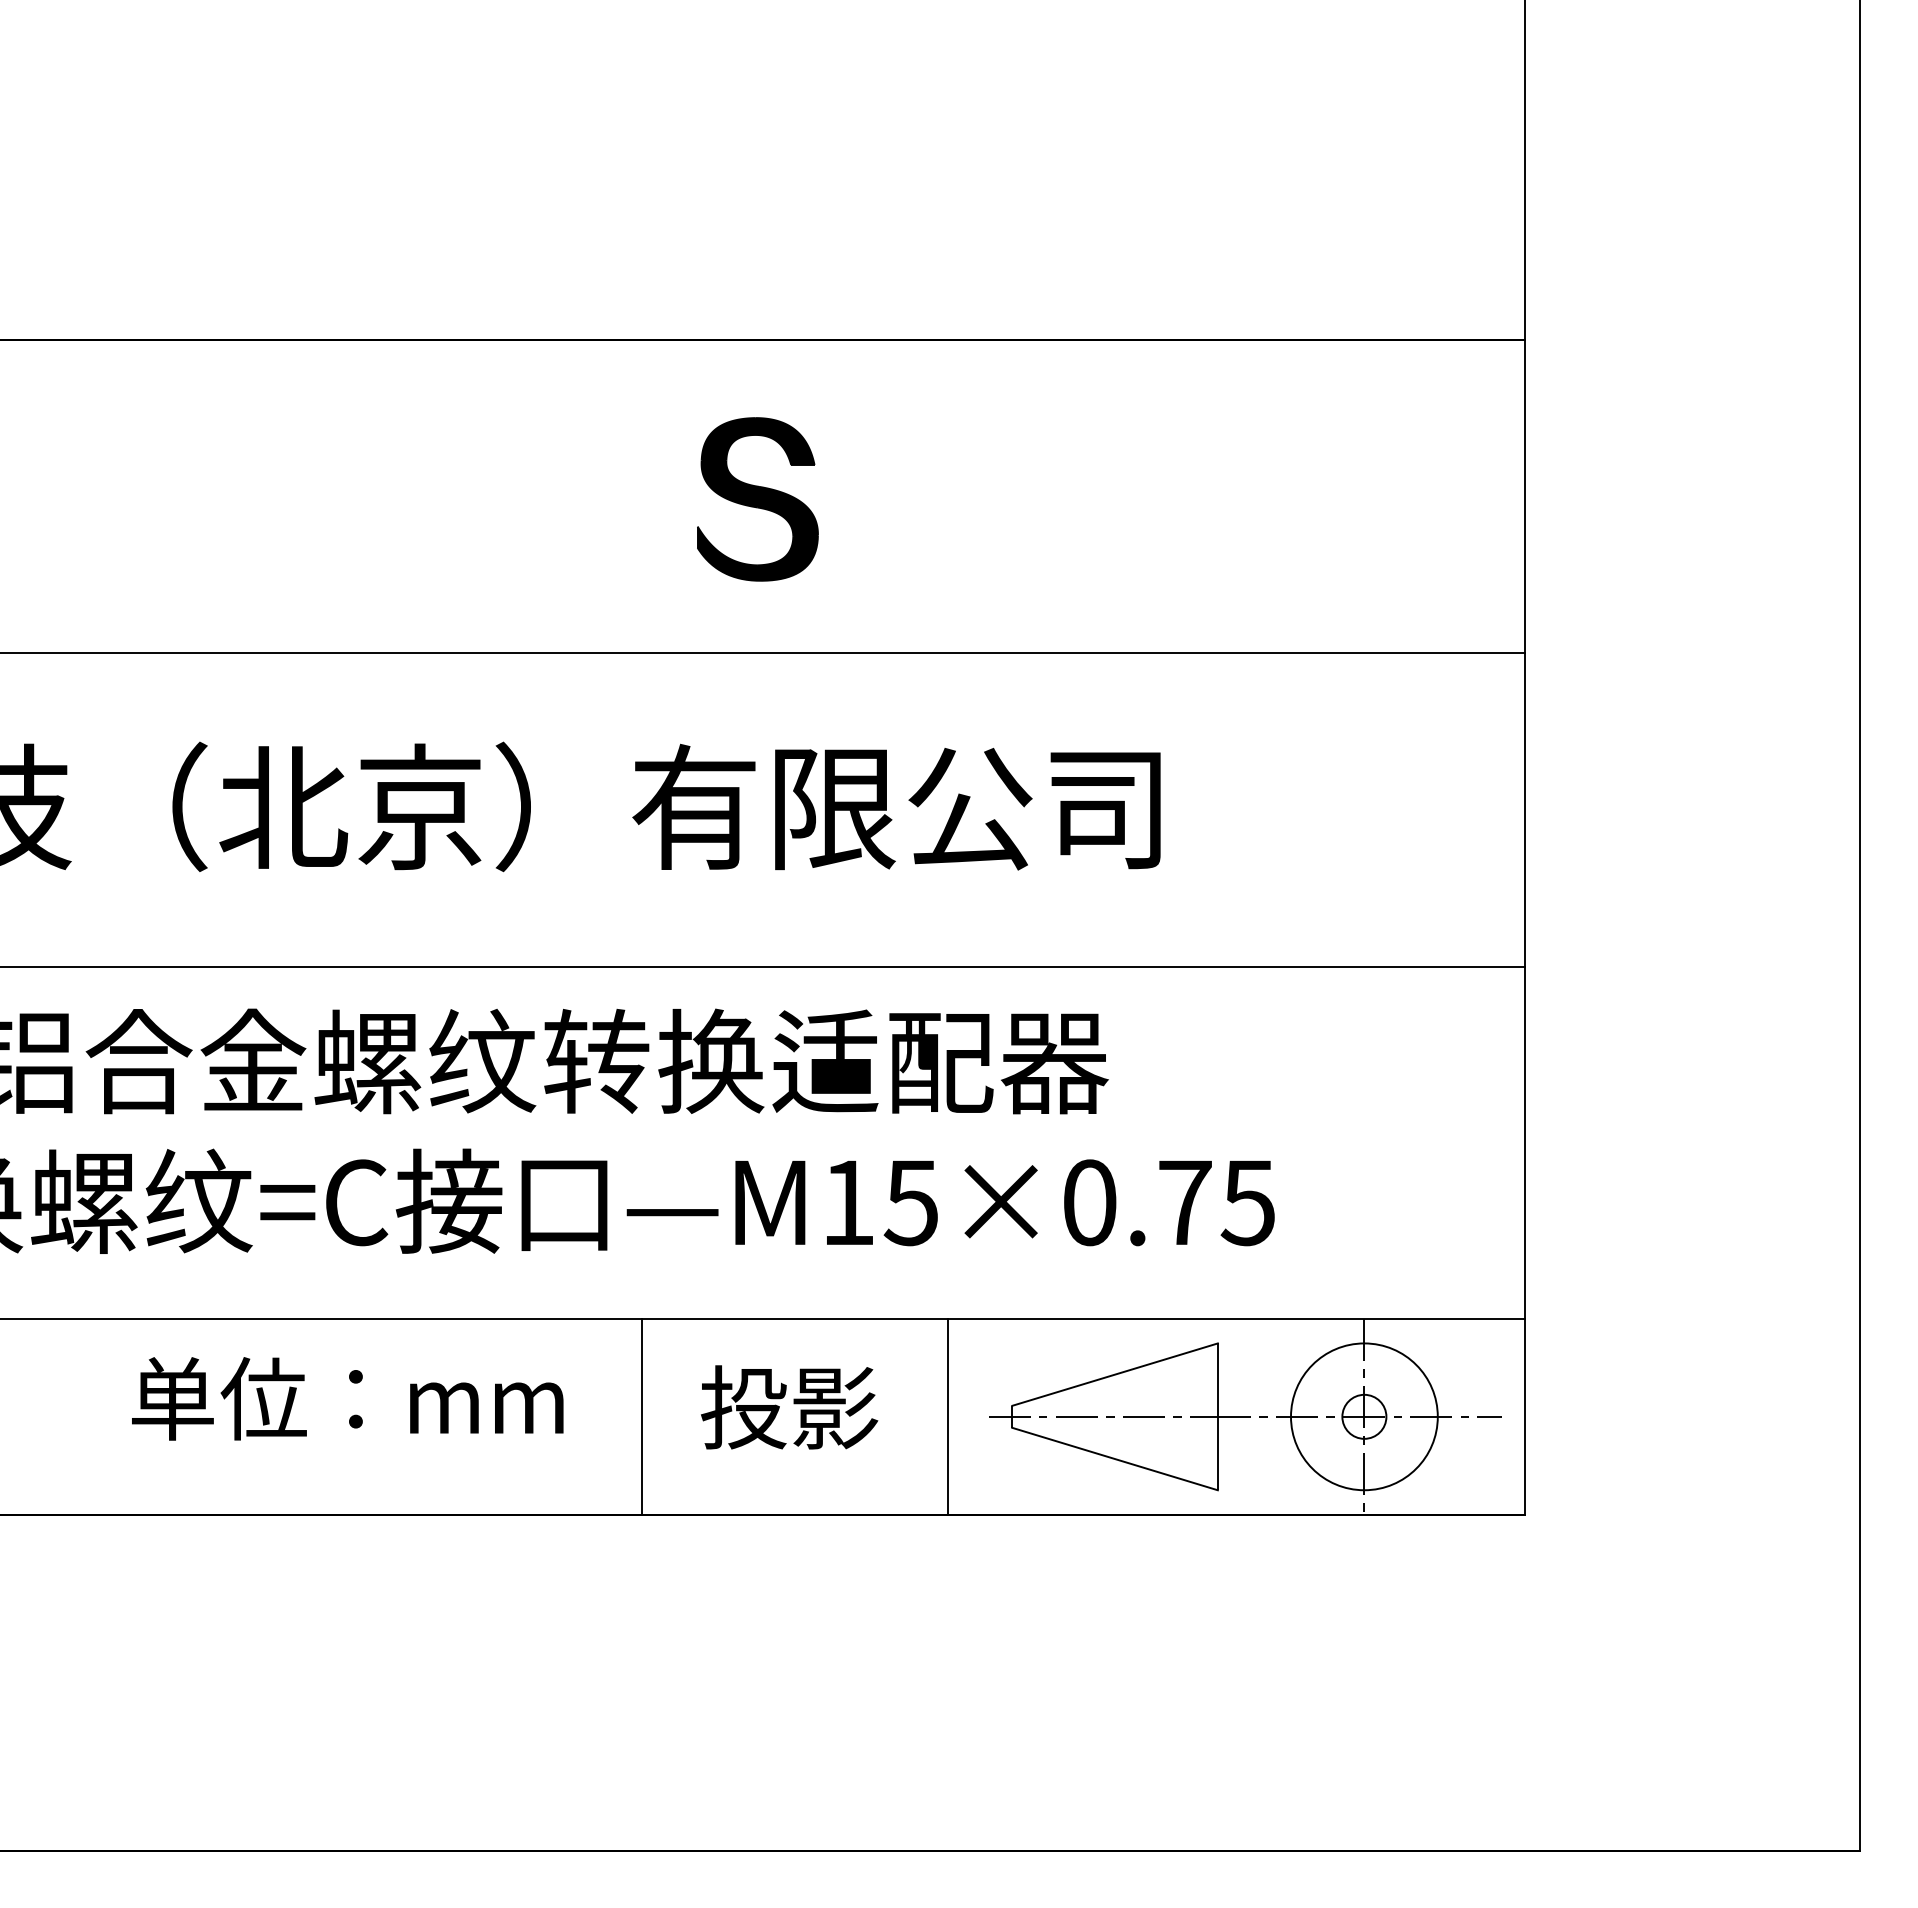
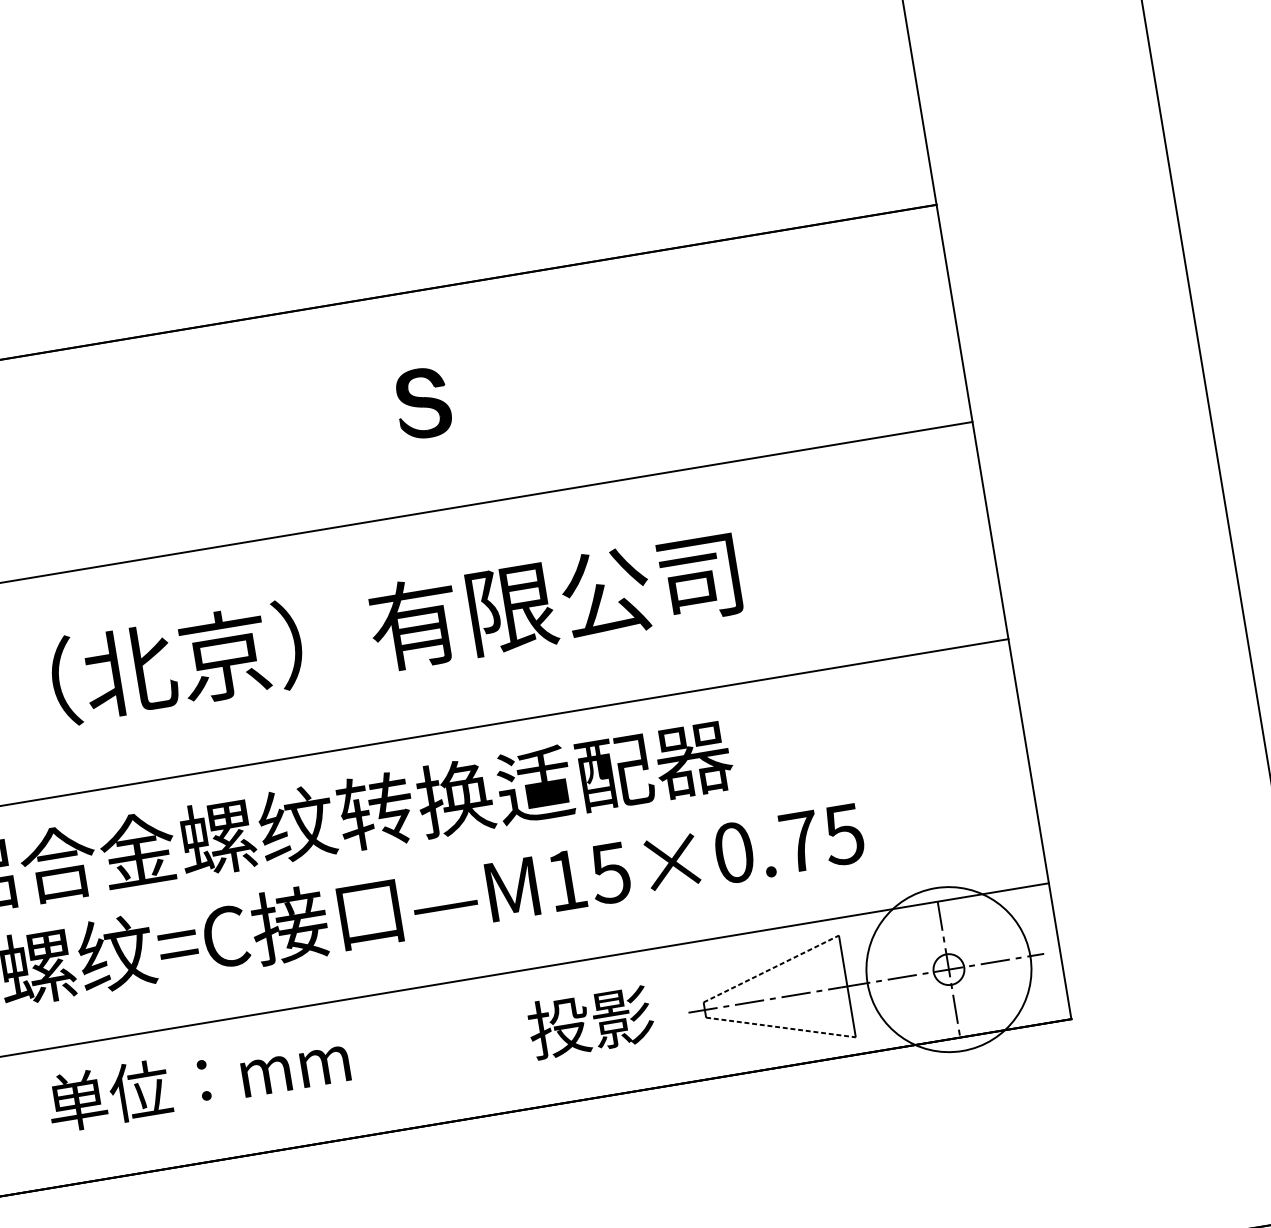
part: (757, 499) -> (423, 403), size x0.6
line: (1115, 1374) -> (771, 968), solid -> dashed
text: (347, 1398) -> (198, 1080), moved
text: (789, 1407) -> (590, 1022), moved
line: (641, 1416) -> (447, 1052), removed
line: (948, 1416) -> (660, 1017), removed
circle: (1363, 1416) -> (948, 969), size x1.6
line: (1115, 1459) -> (781, 1027), solid -> dashed

